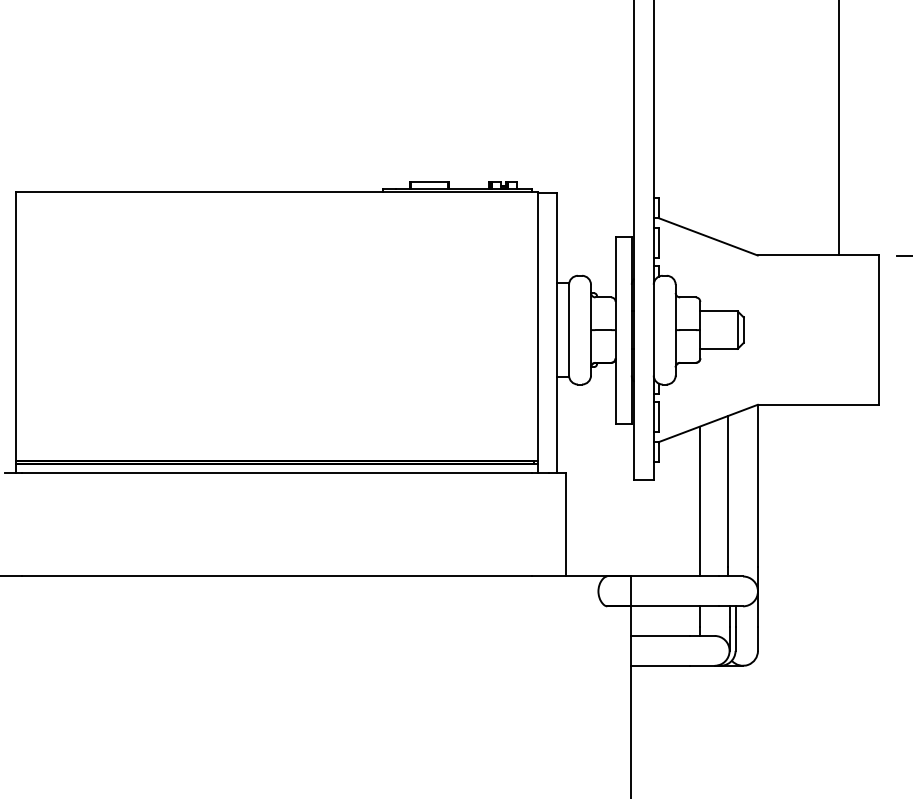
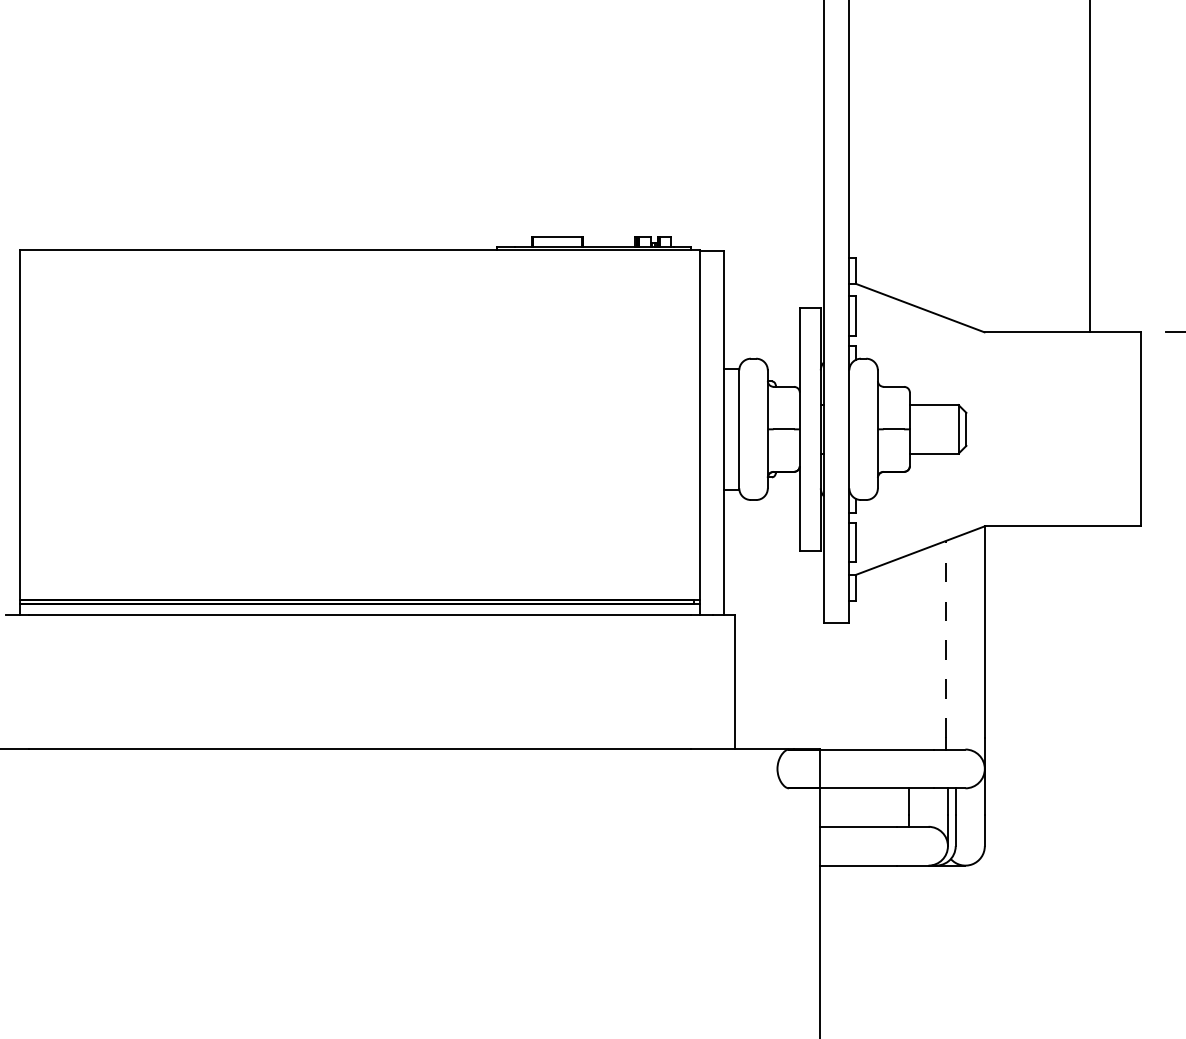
line: (728, 491) -> (946, 638), solid -> dashed
line: (700, 501) -> (909, 651), removed

